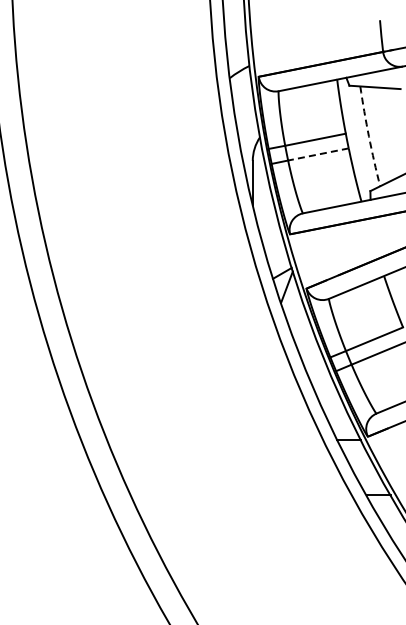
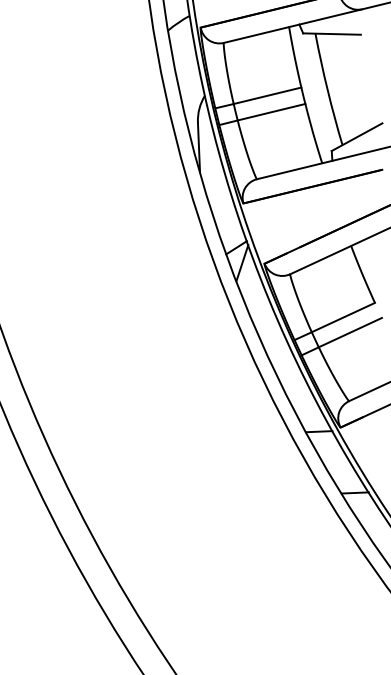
arc: (368, 136) -> (327, 89), dashed -> solid
line: (318, 154) -> (271, 112), dashed -> solid

